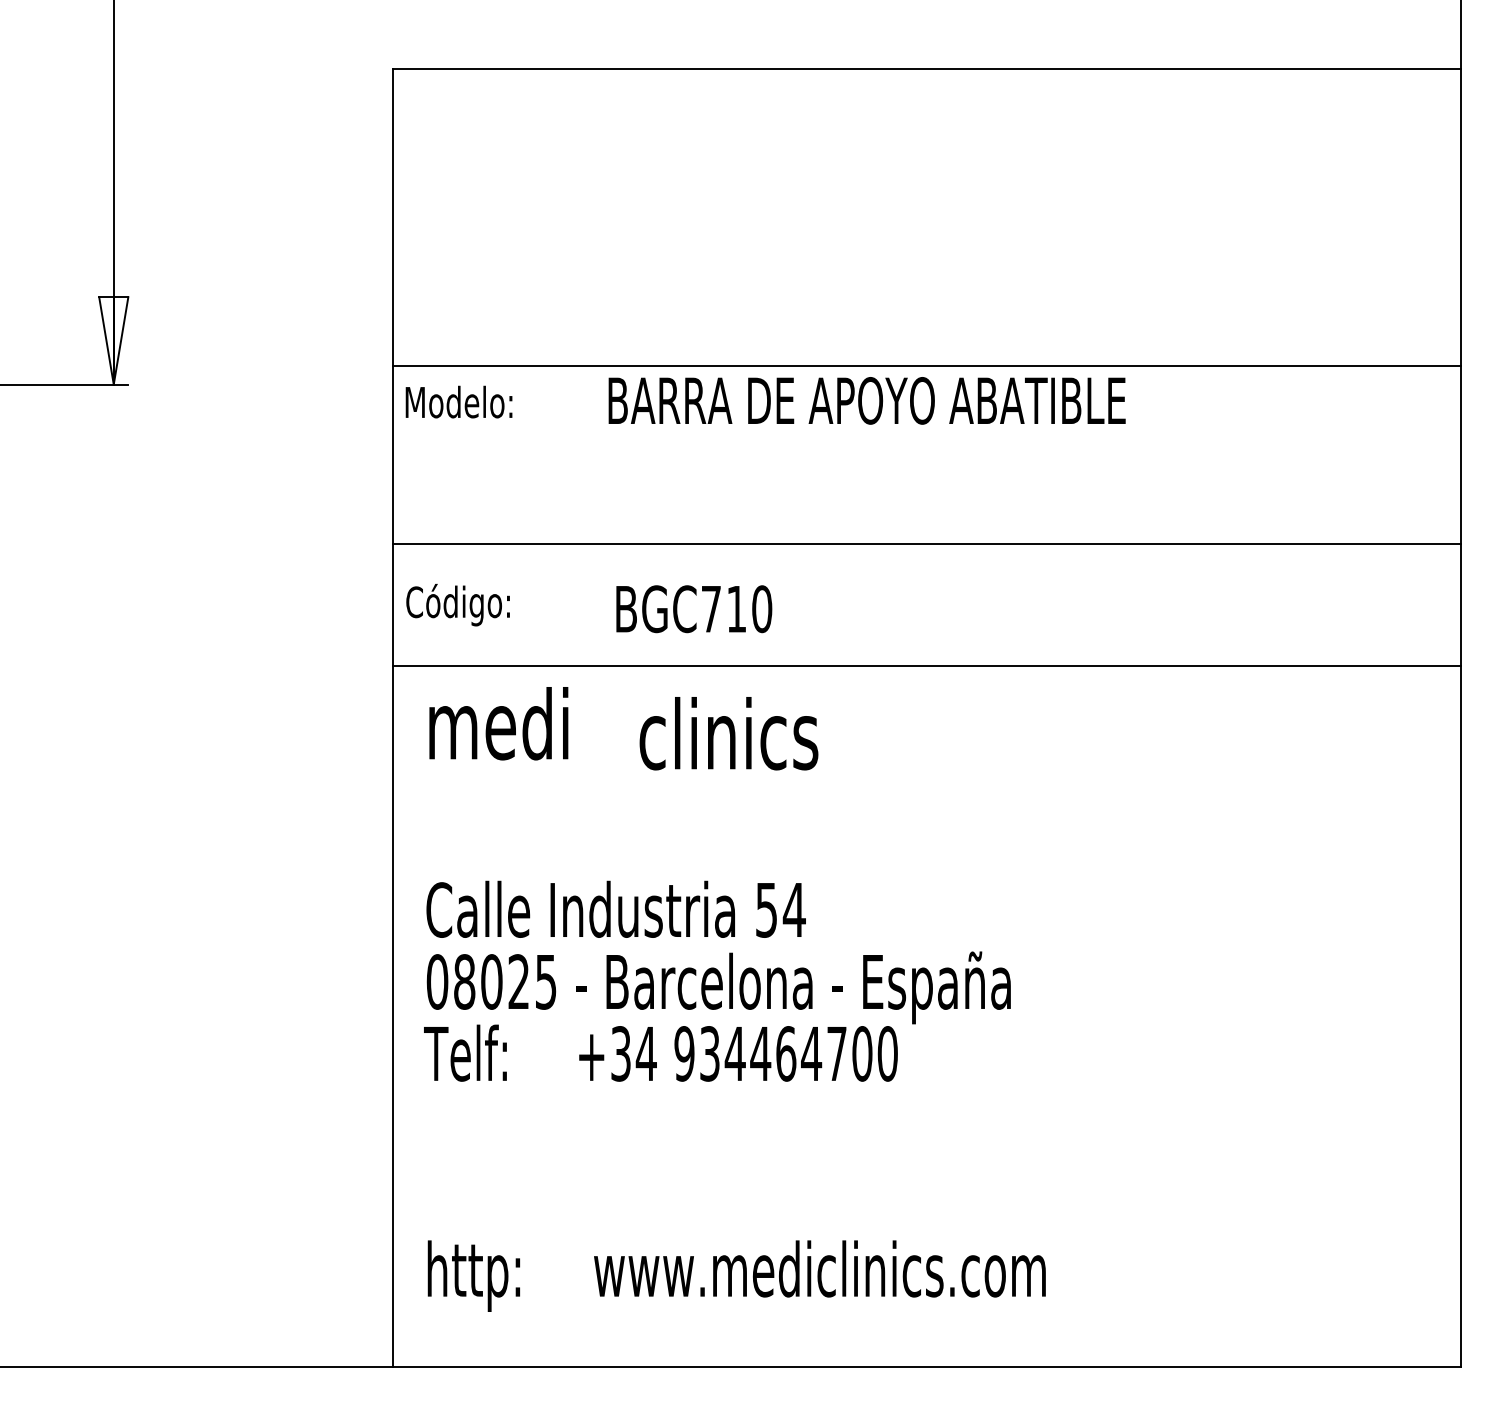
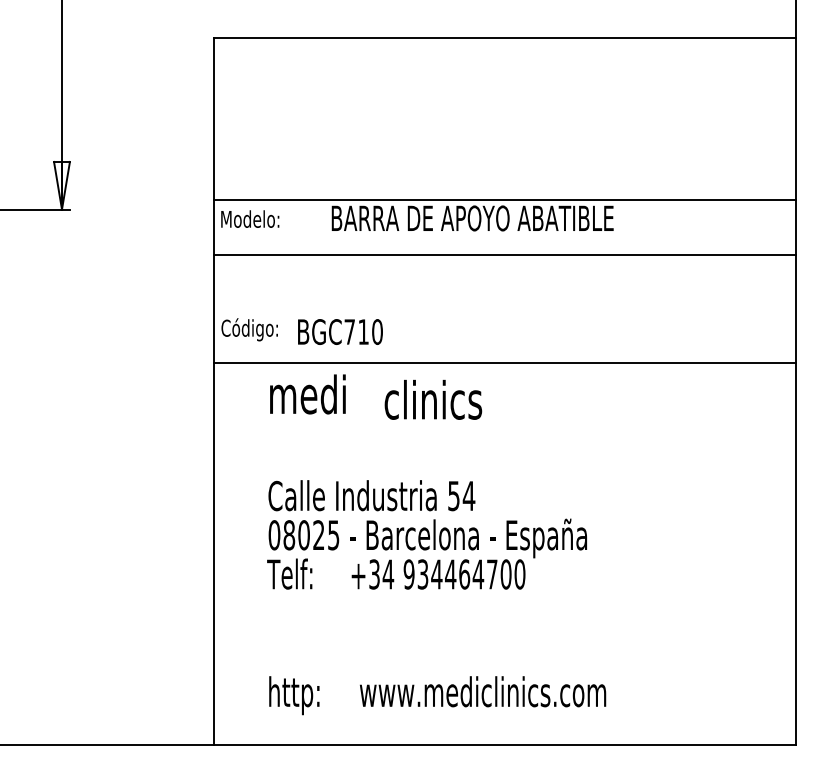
line: (927, 544) -> (505, 254), moved
text: (694, 608) -> (340, 331), moved
text: (734, 998) -> (436, 544), moved

